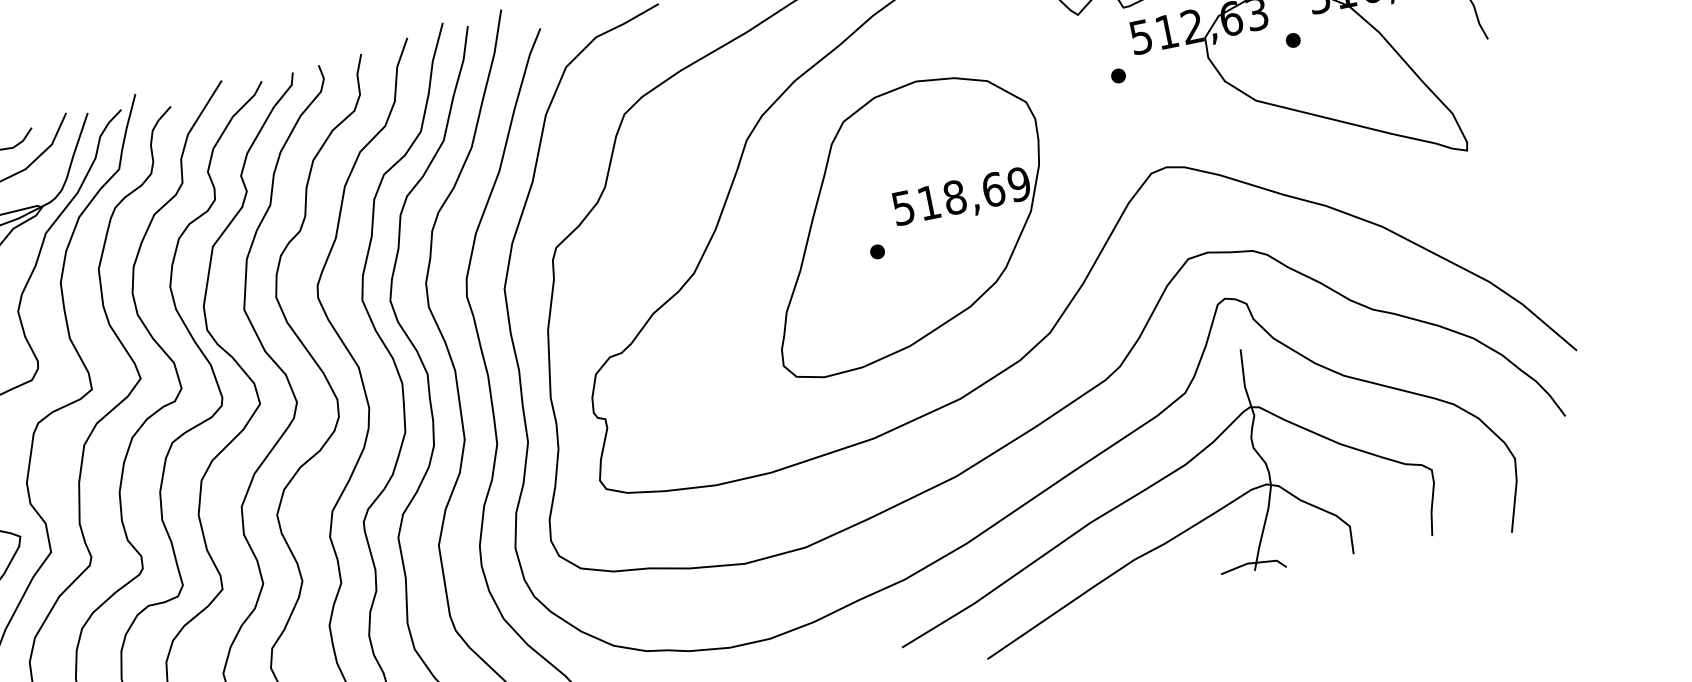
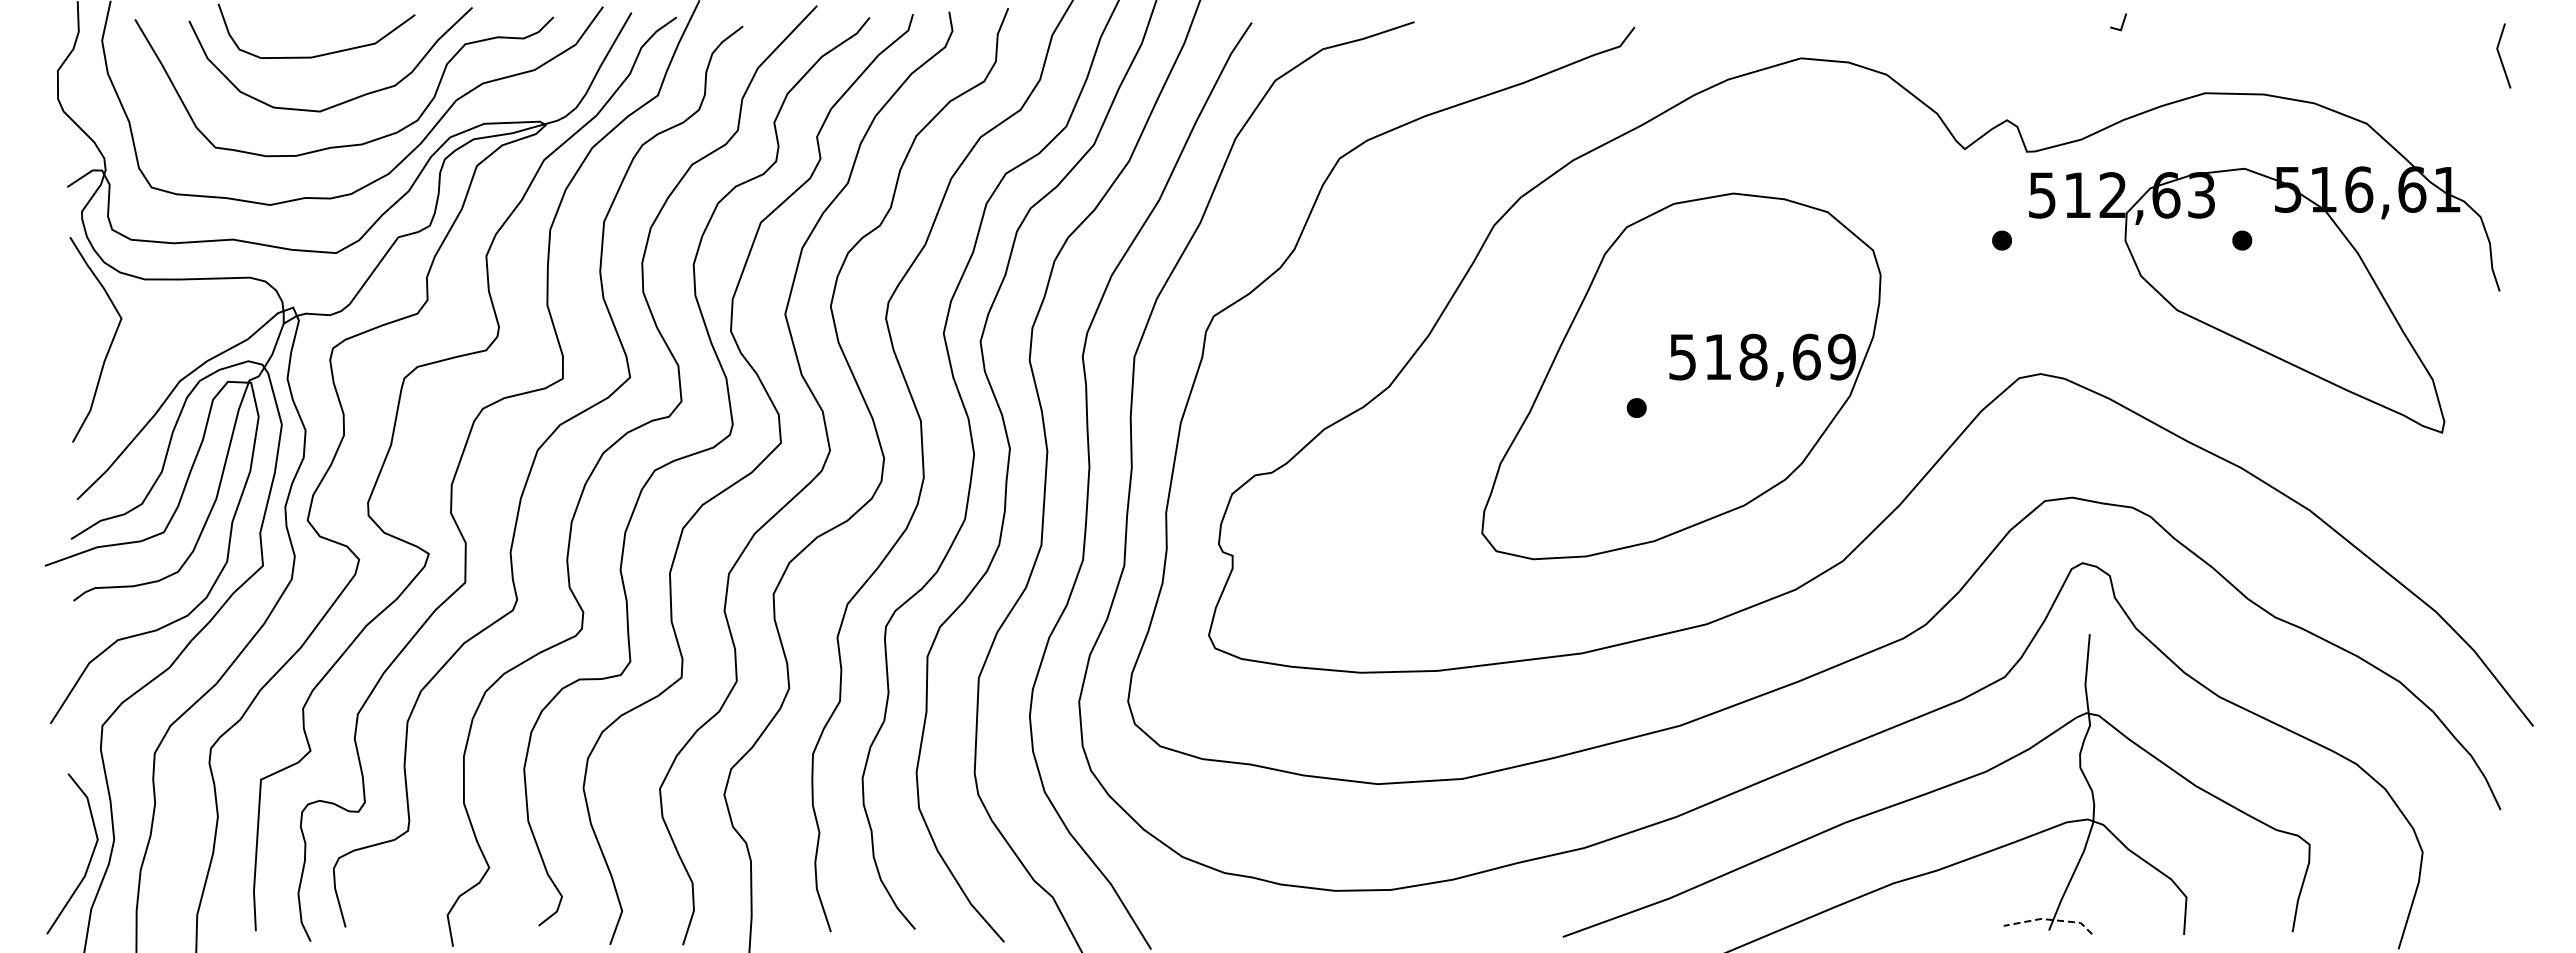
line: (1254, 562) -> (2050, 919), solid -> dashed

